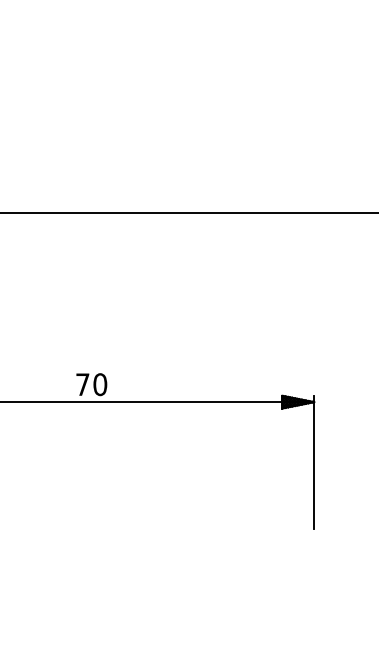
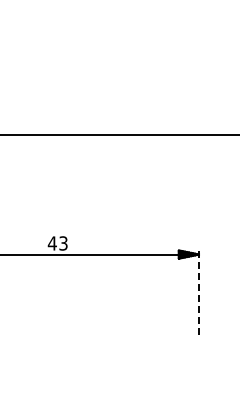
text: (90, 384) -> (57, 243), 70 -> 43
line: (313, 463) -> (198, 293), solid -> dashed

